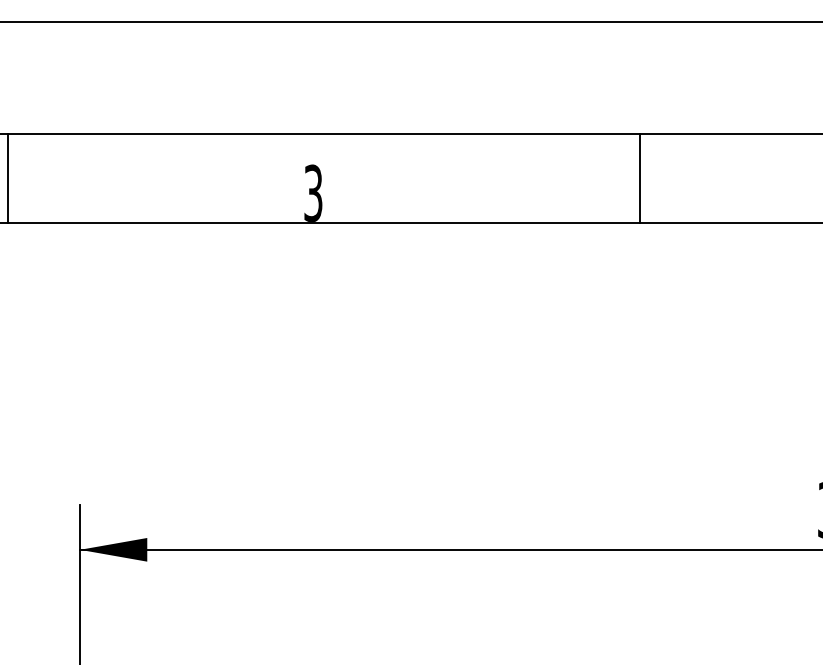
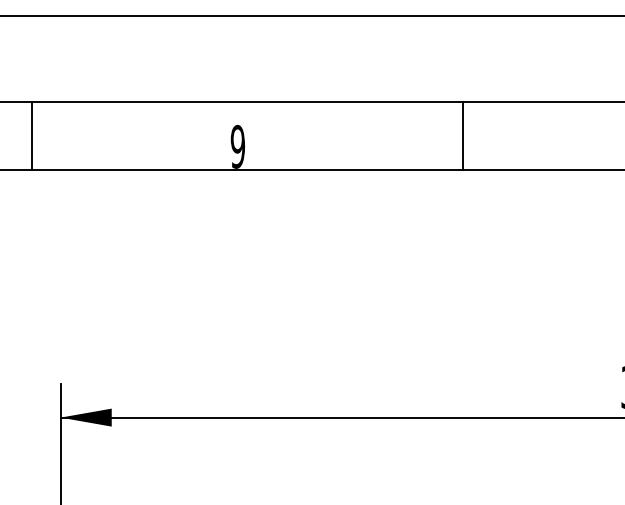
line: (8, 178) -> (32, 135), moved
line: (639, 178) -> (462, 135), moved
text: (313, 192) -> (238, 146), 3 -> 9

